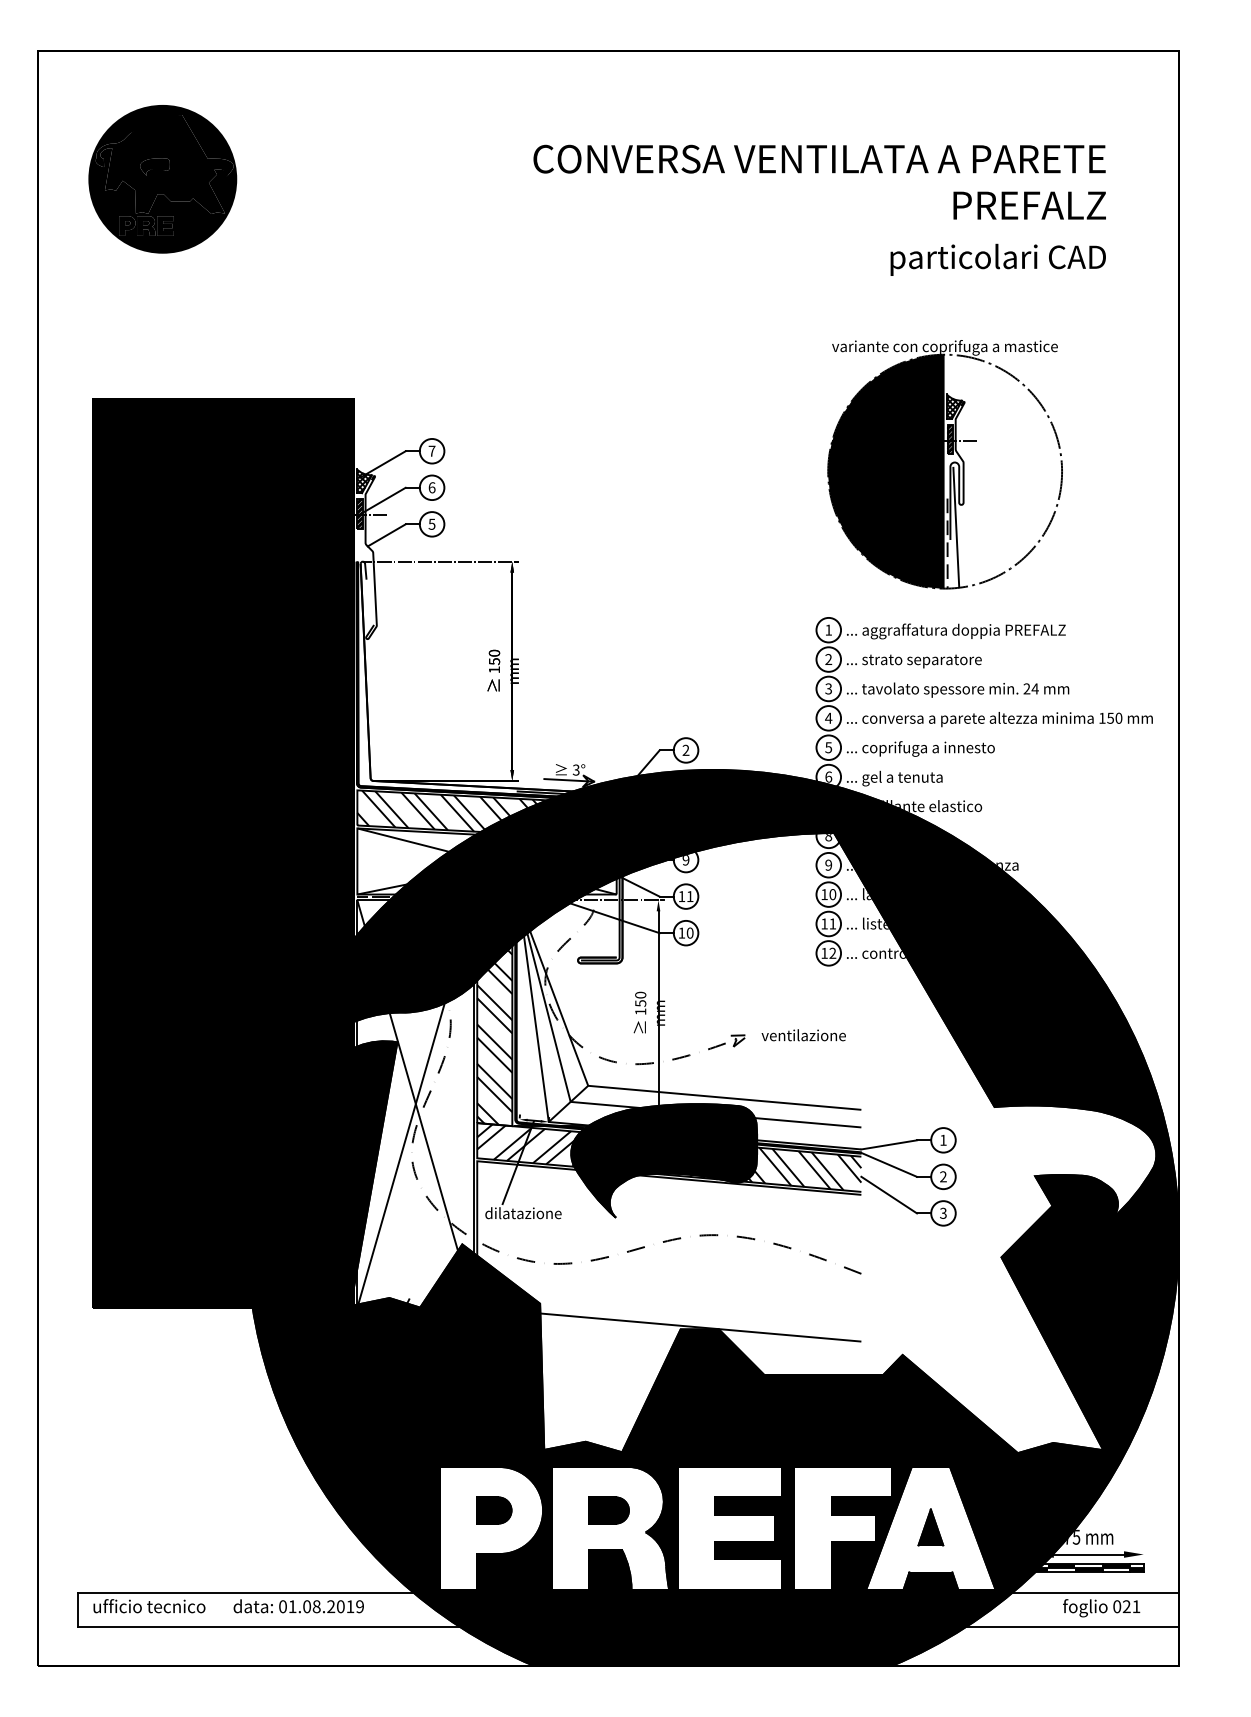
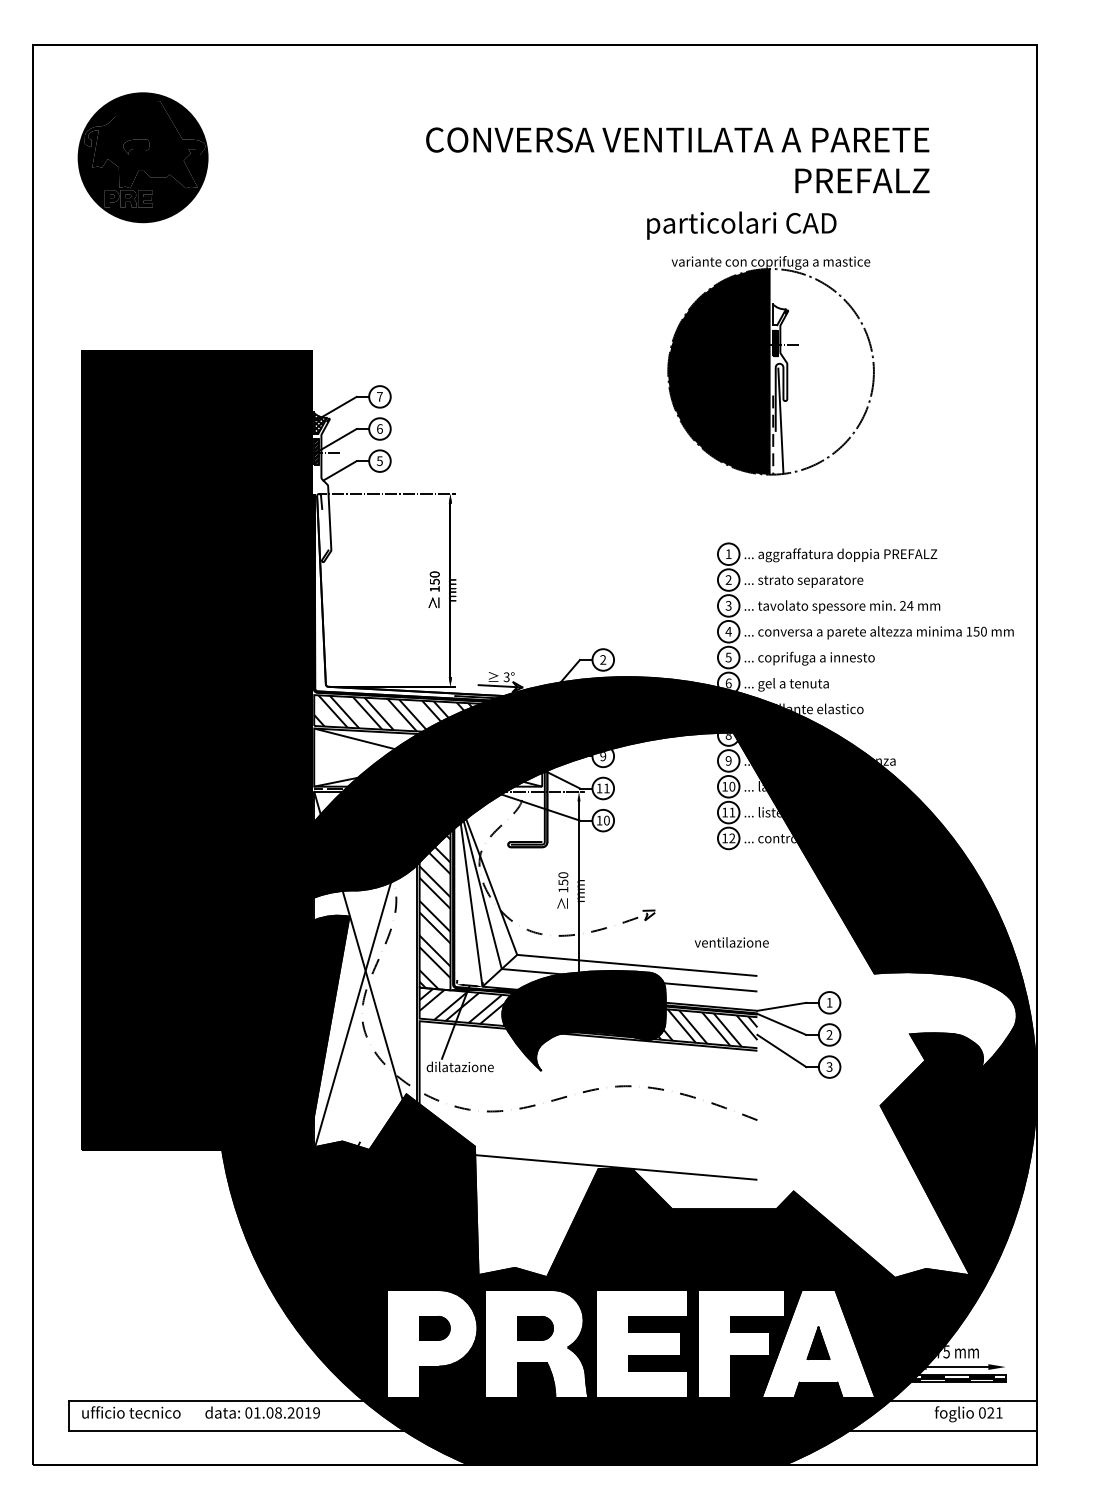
text: (819, 182) -> (677, 160), moved
text: (997, 259) -> (741, 225), moved
part: (944, 464) -> (770, 365), moved
text: (803, 1035) -> (731, 942), moved

